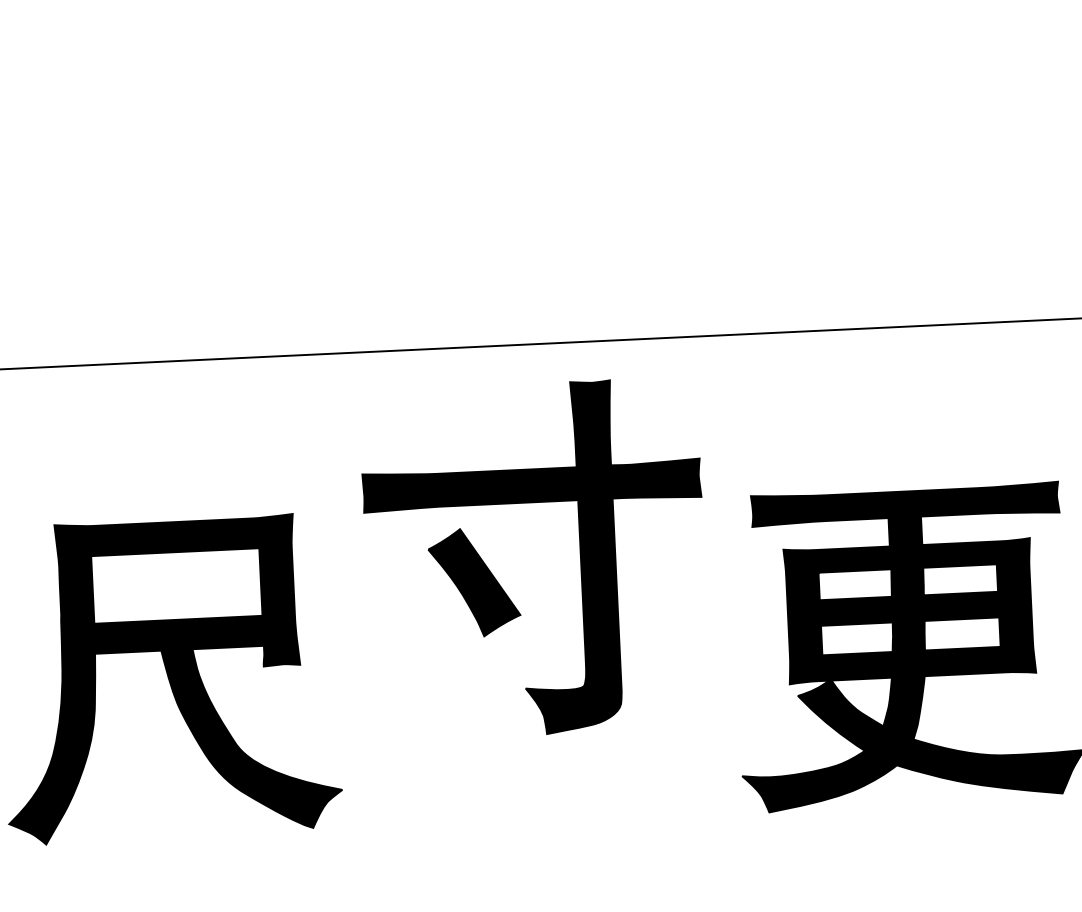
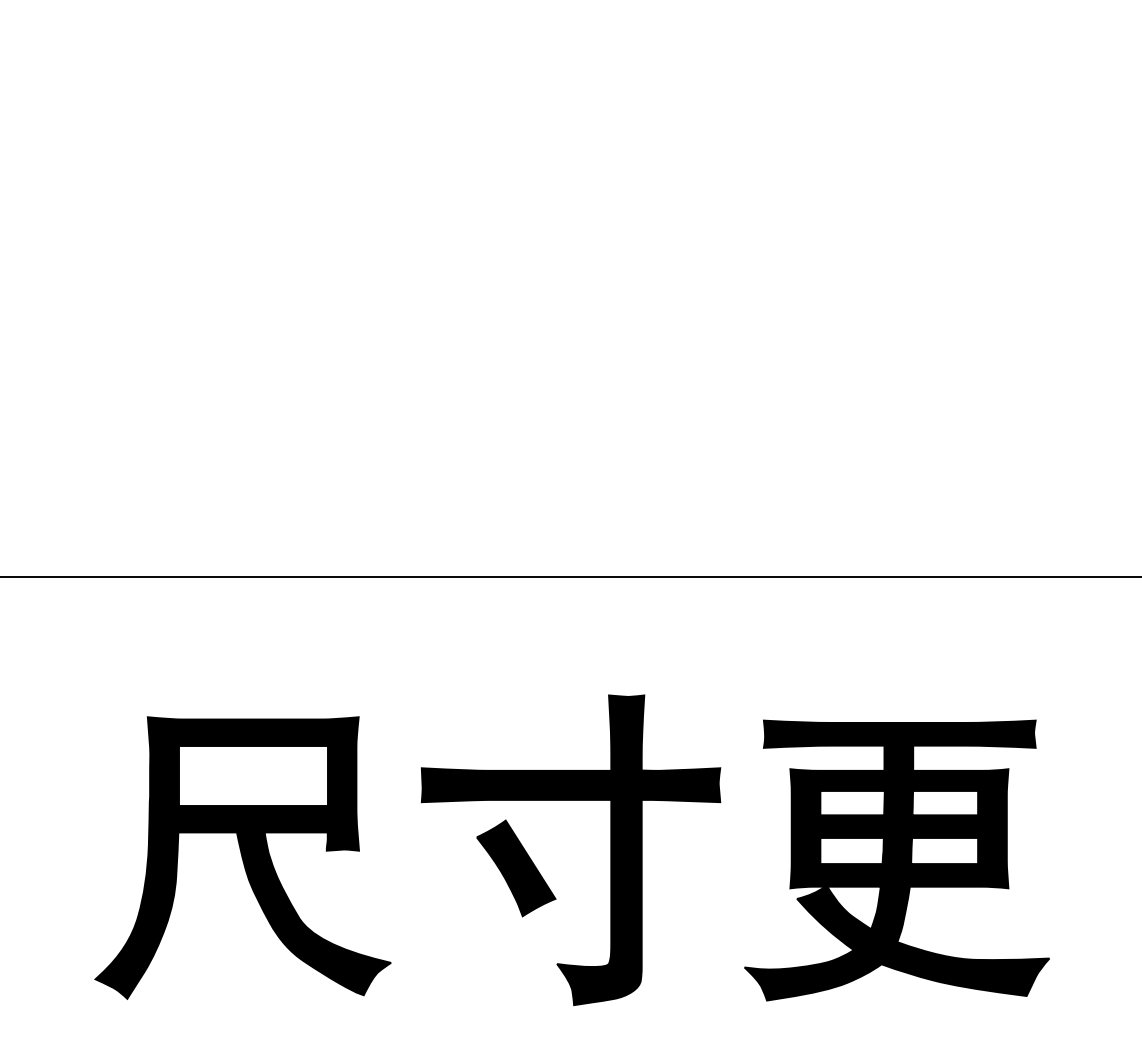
part: (500, 584) -> (539, 871), moved

